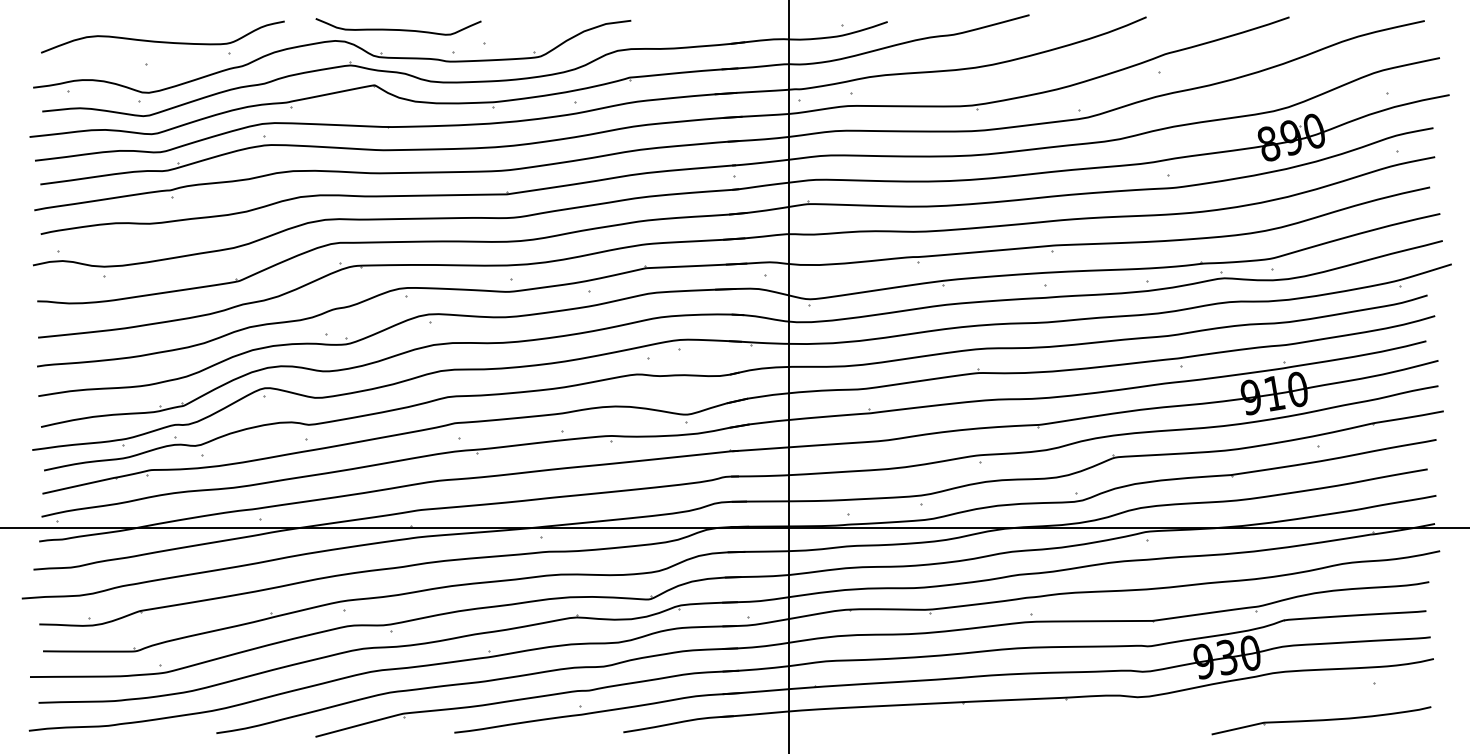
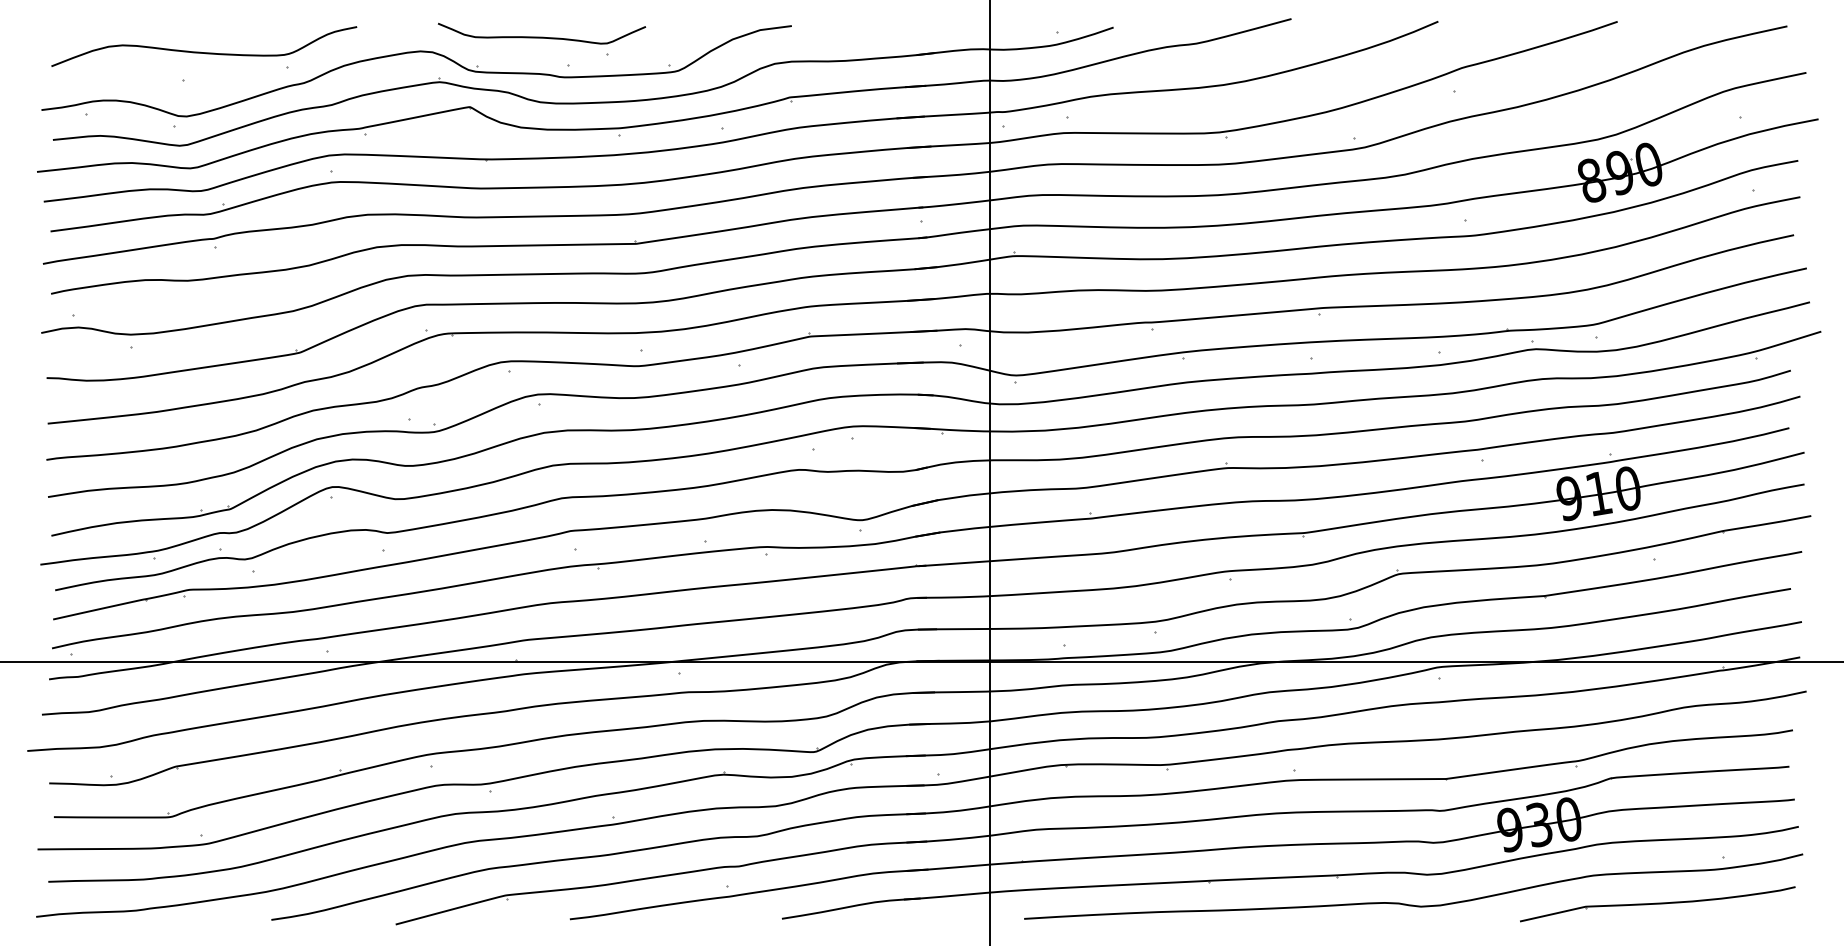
curve: (399, 29) -> (542, 36), moved
curve: (1126, 720) -> (1413, 904), added

